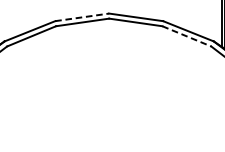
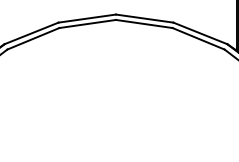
line: (82, 17) -> (87, 18), dashed -> solid
line: (187, 37) -> (199, 39), dashed -> solid

